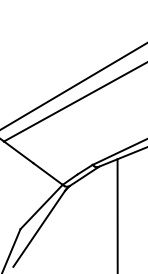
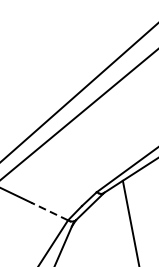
line: (47, 173) -> (48, 211), solid -> dashed

